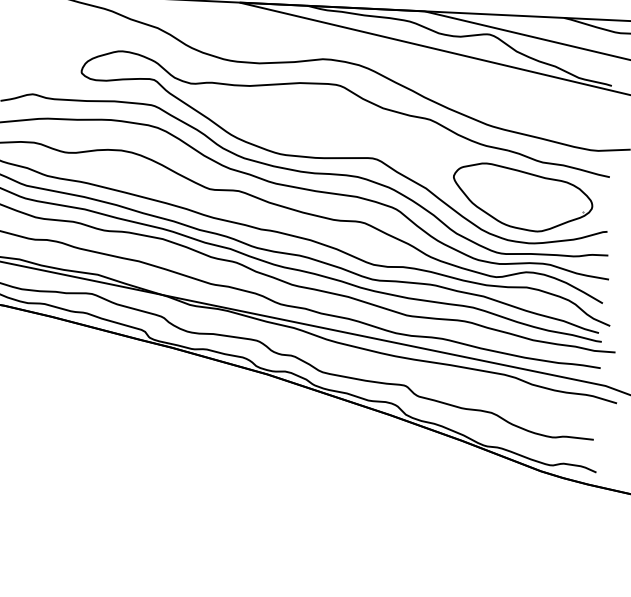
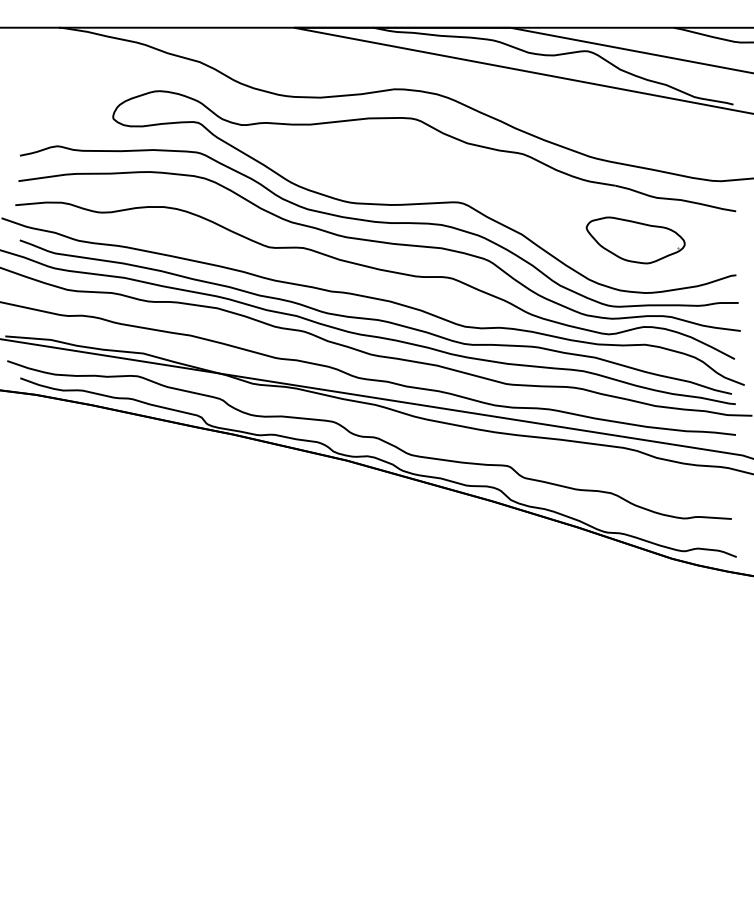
part: (522, 198) -> (635, 240), size x0.6

